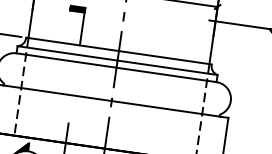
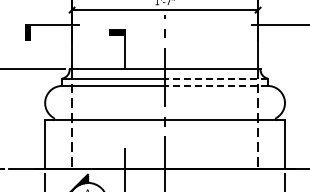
line: (166, 67) -> (215, 78), solid -> dashed
line: (165, 74) -> (215, 85), solid -> dashed

